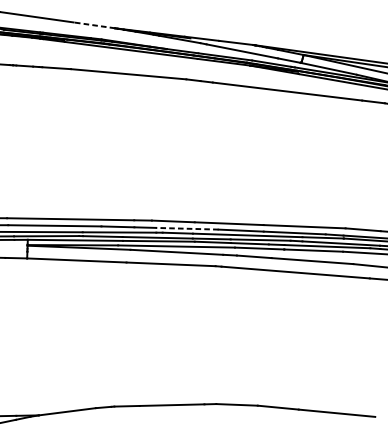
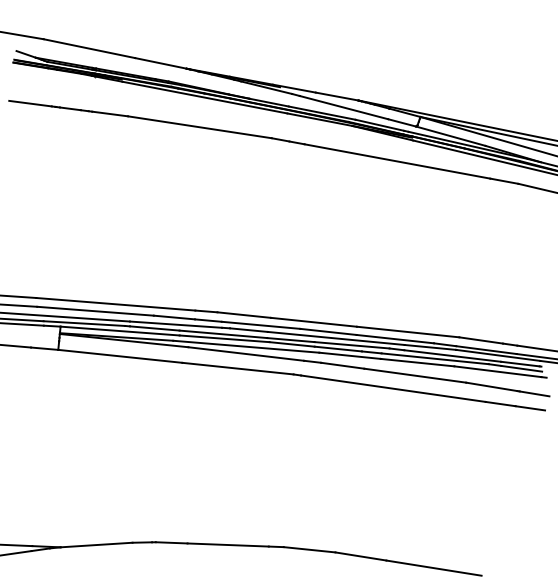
line: (94, 25) -> (160, 63), dashed -> solid
line: (186, 228) -> (260, 325), dashed -> solid

